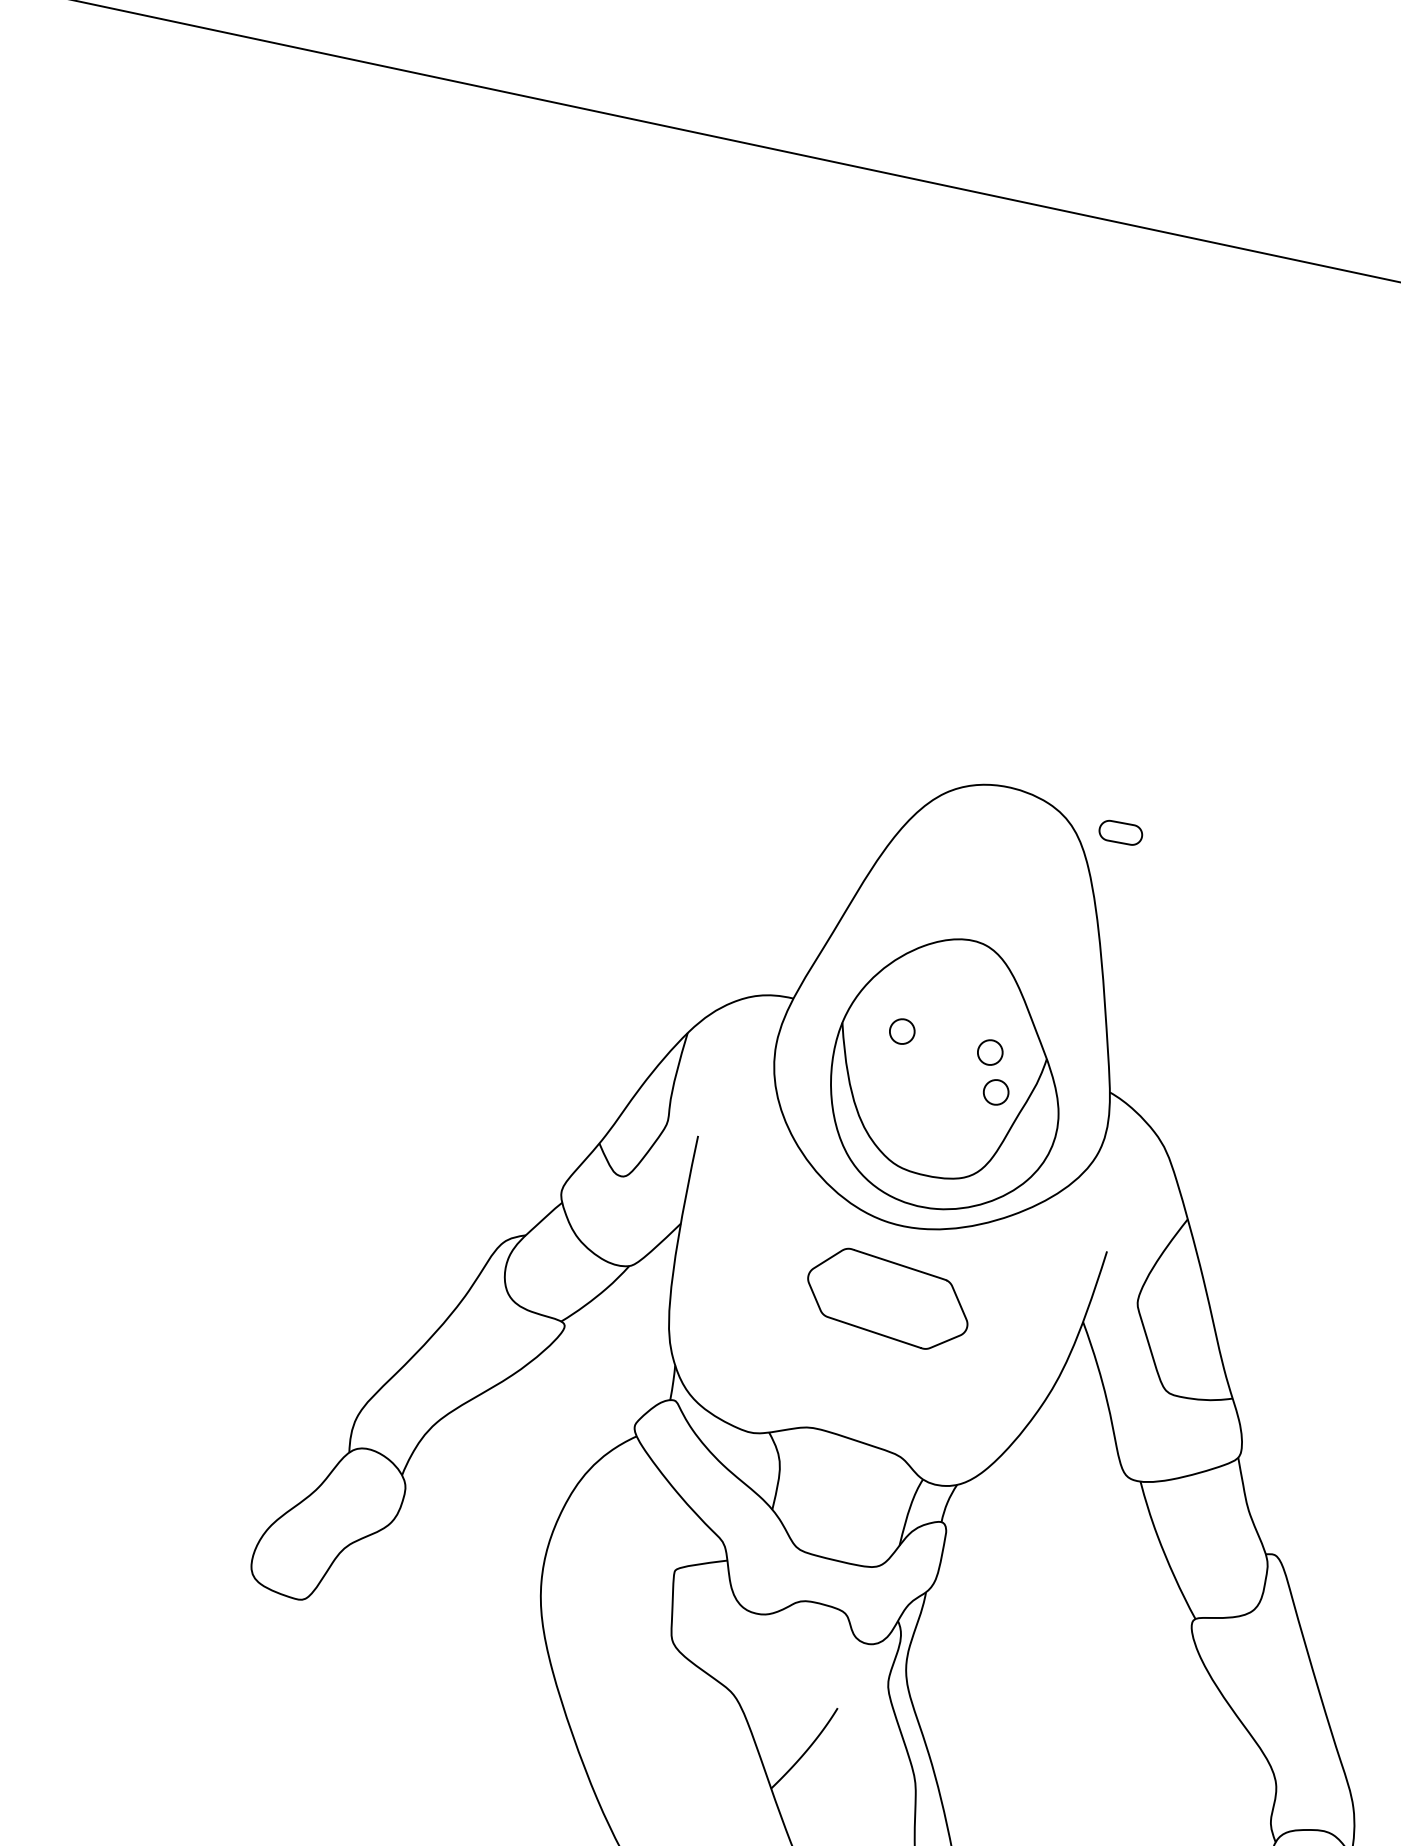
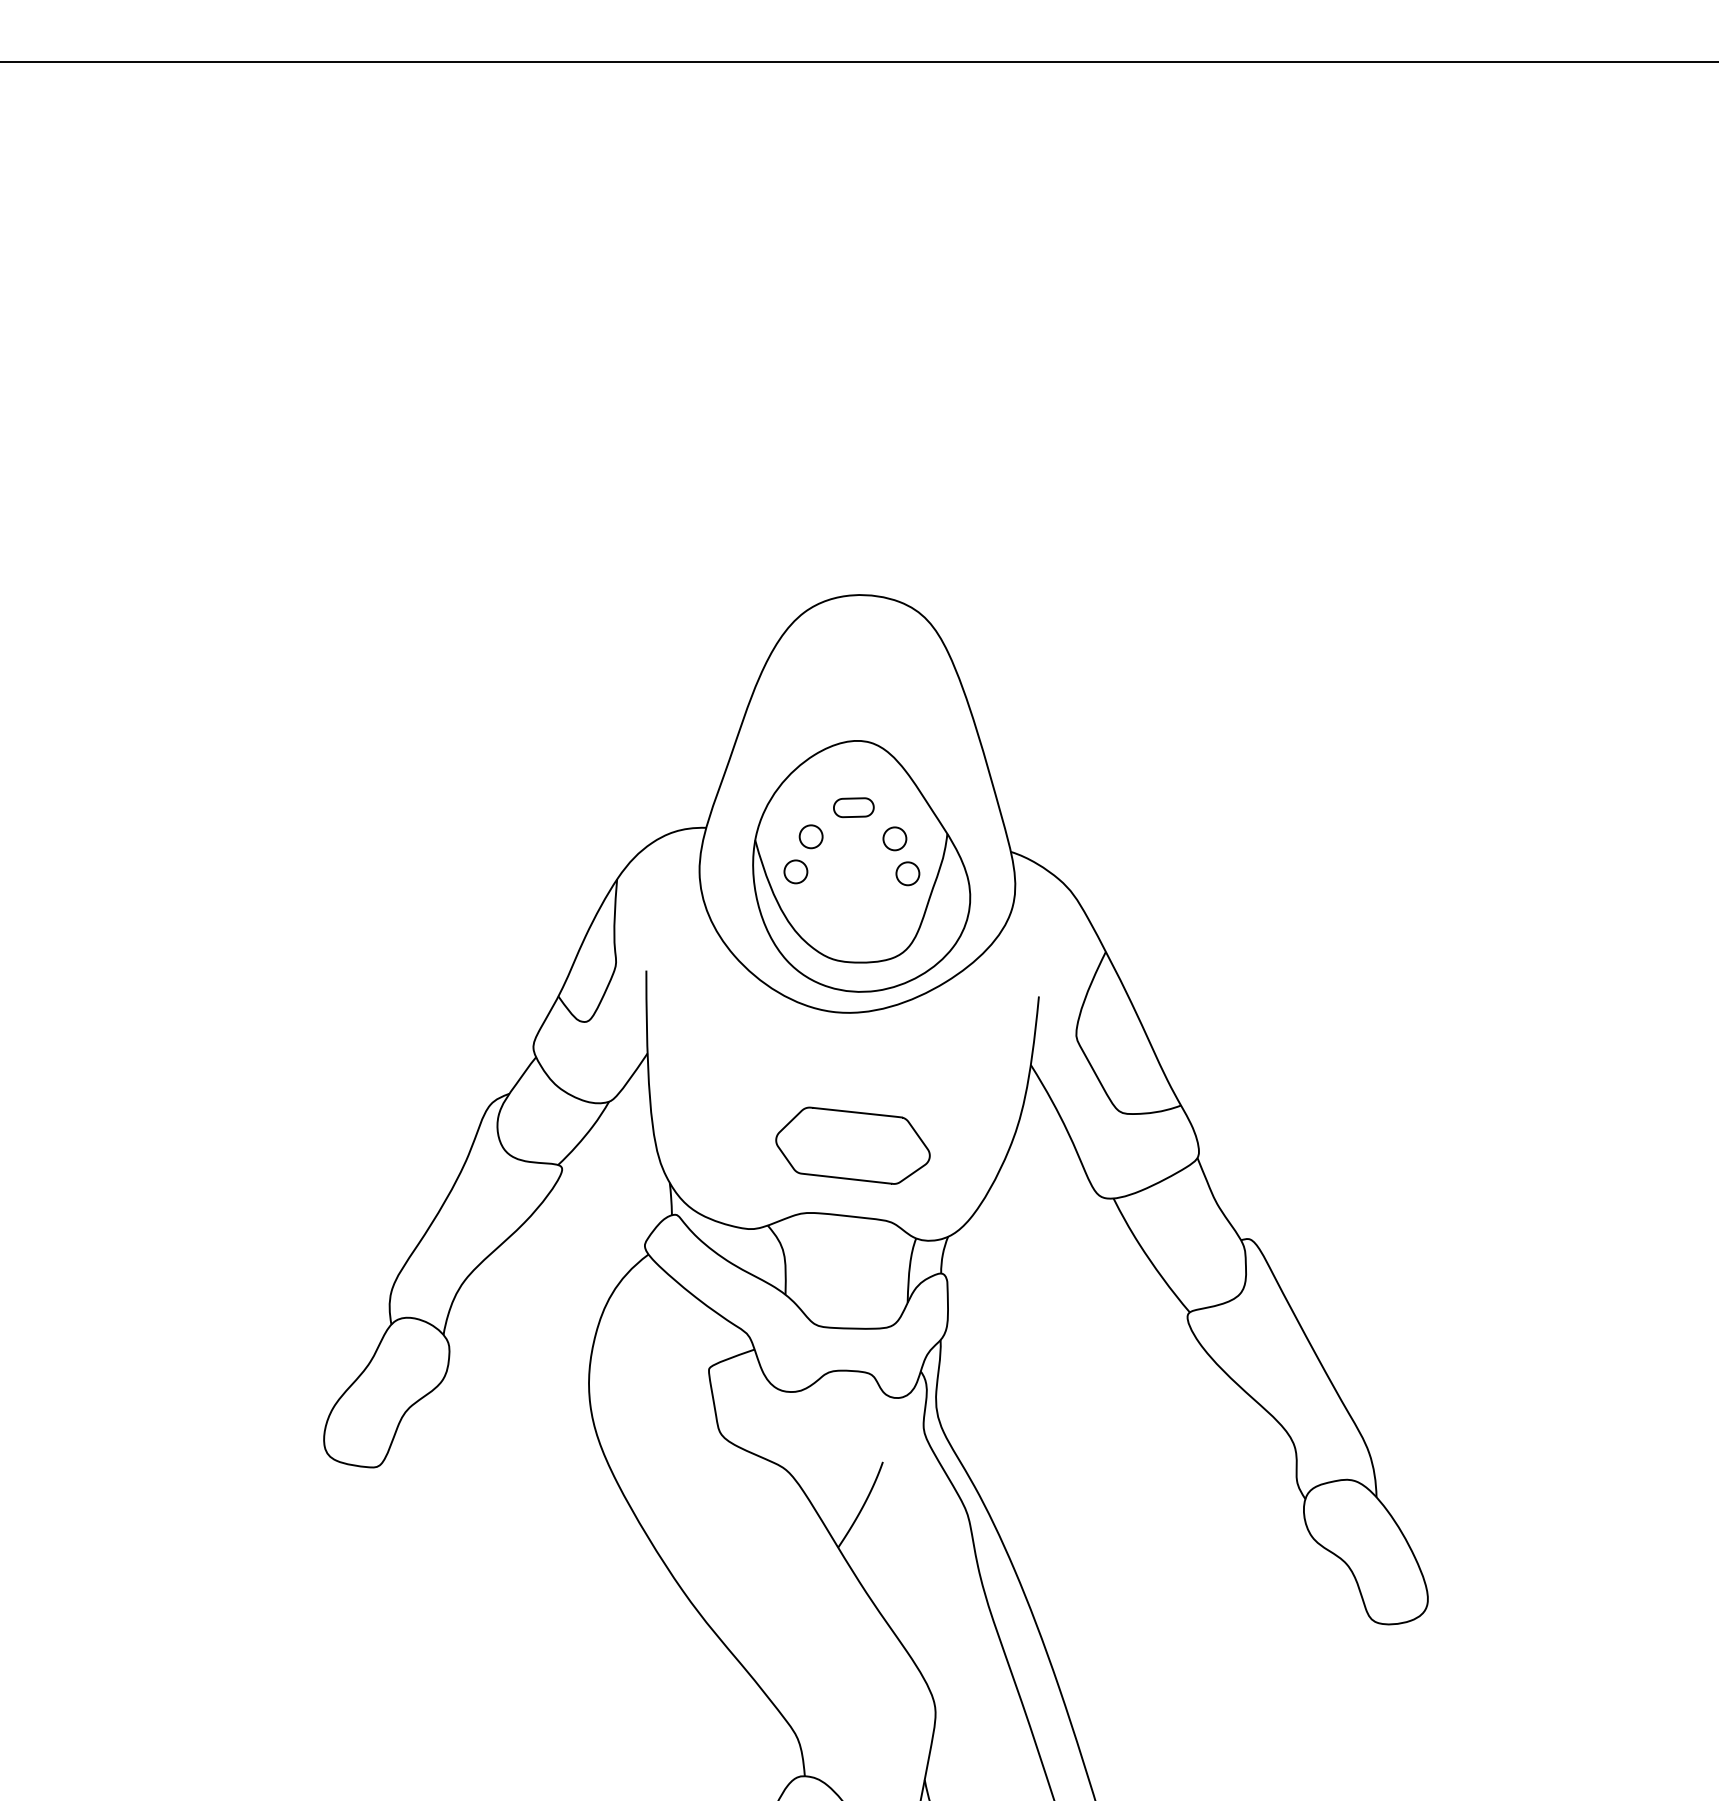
part: (1120, 832) -> (853, 807), moved
circle: (877, 1064) -> (795, 871), added
part: (887, 1298) -> (852, 1145), moved

